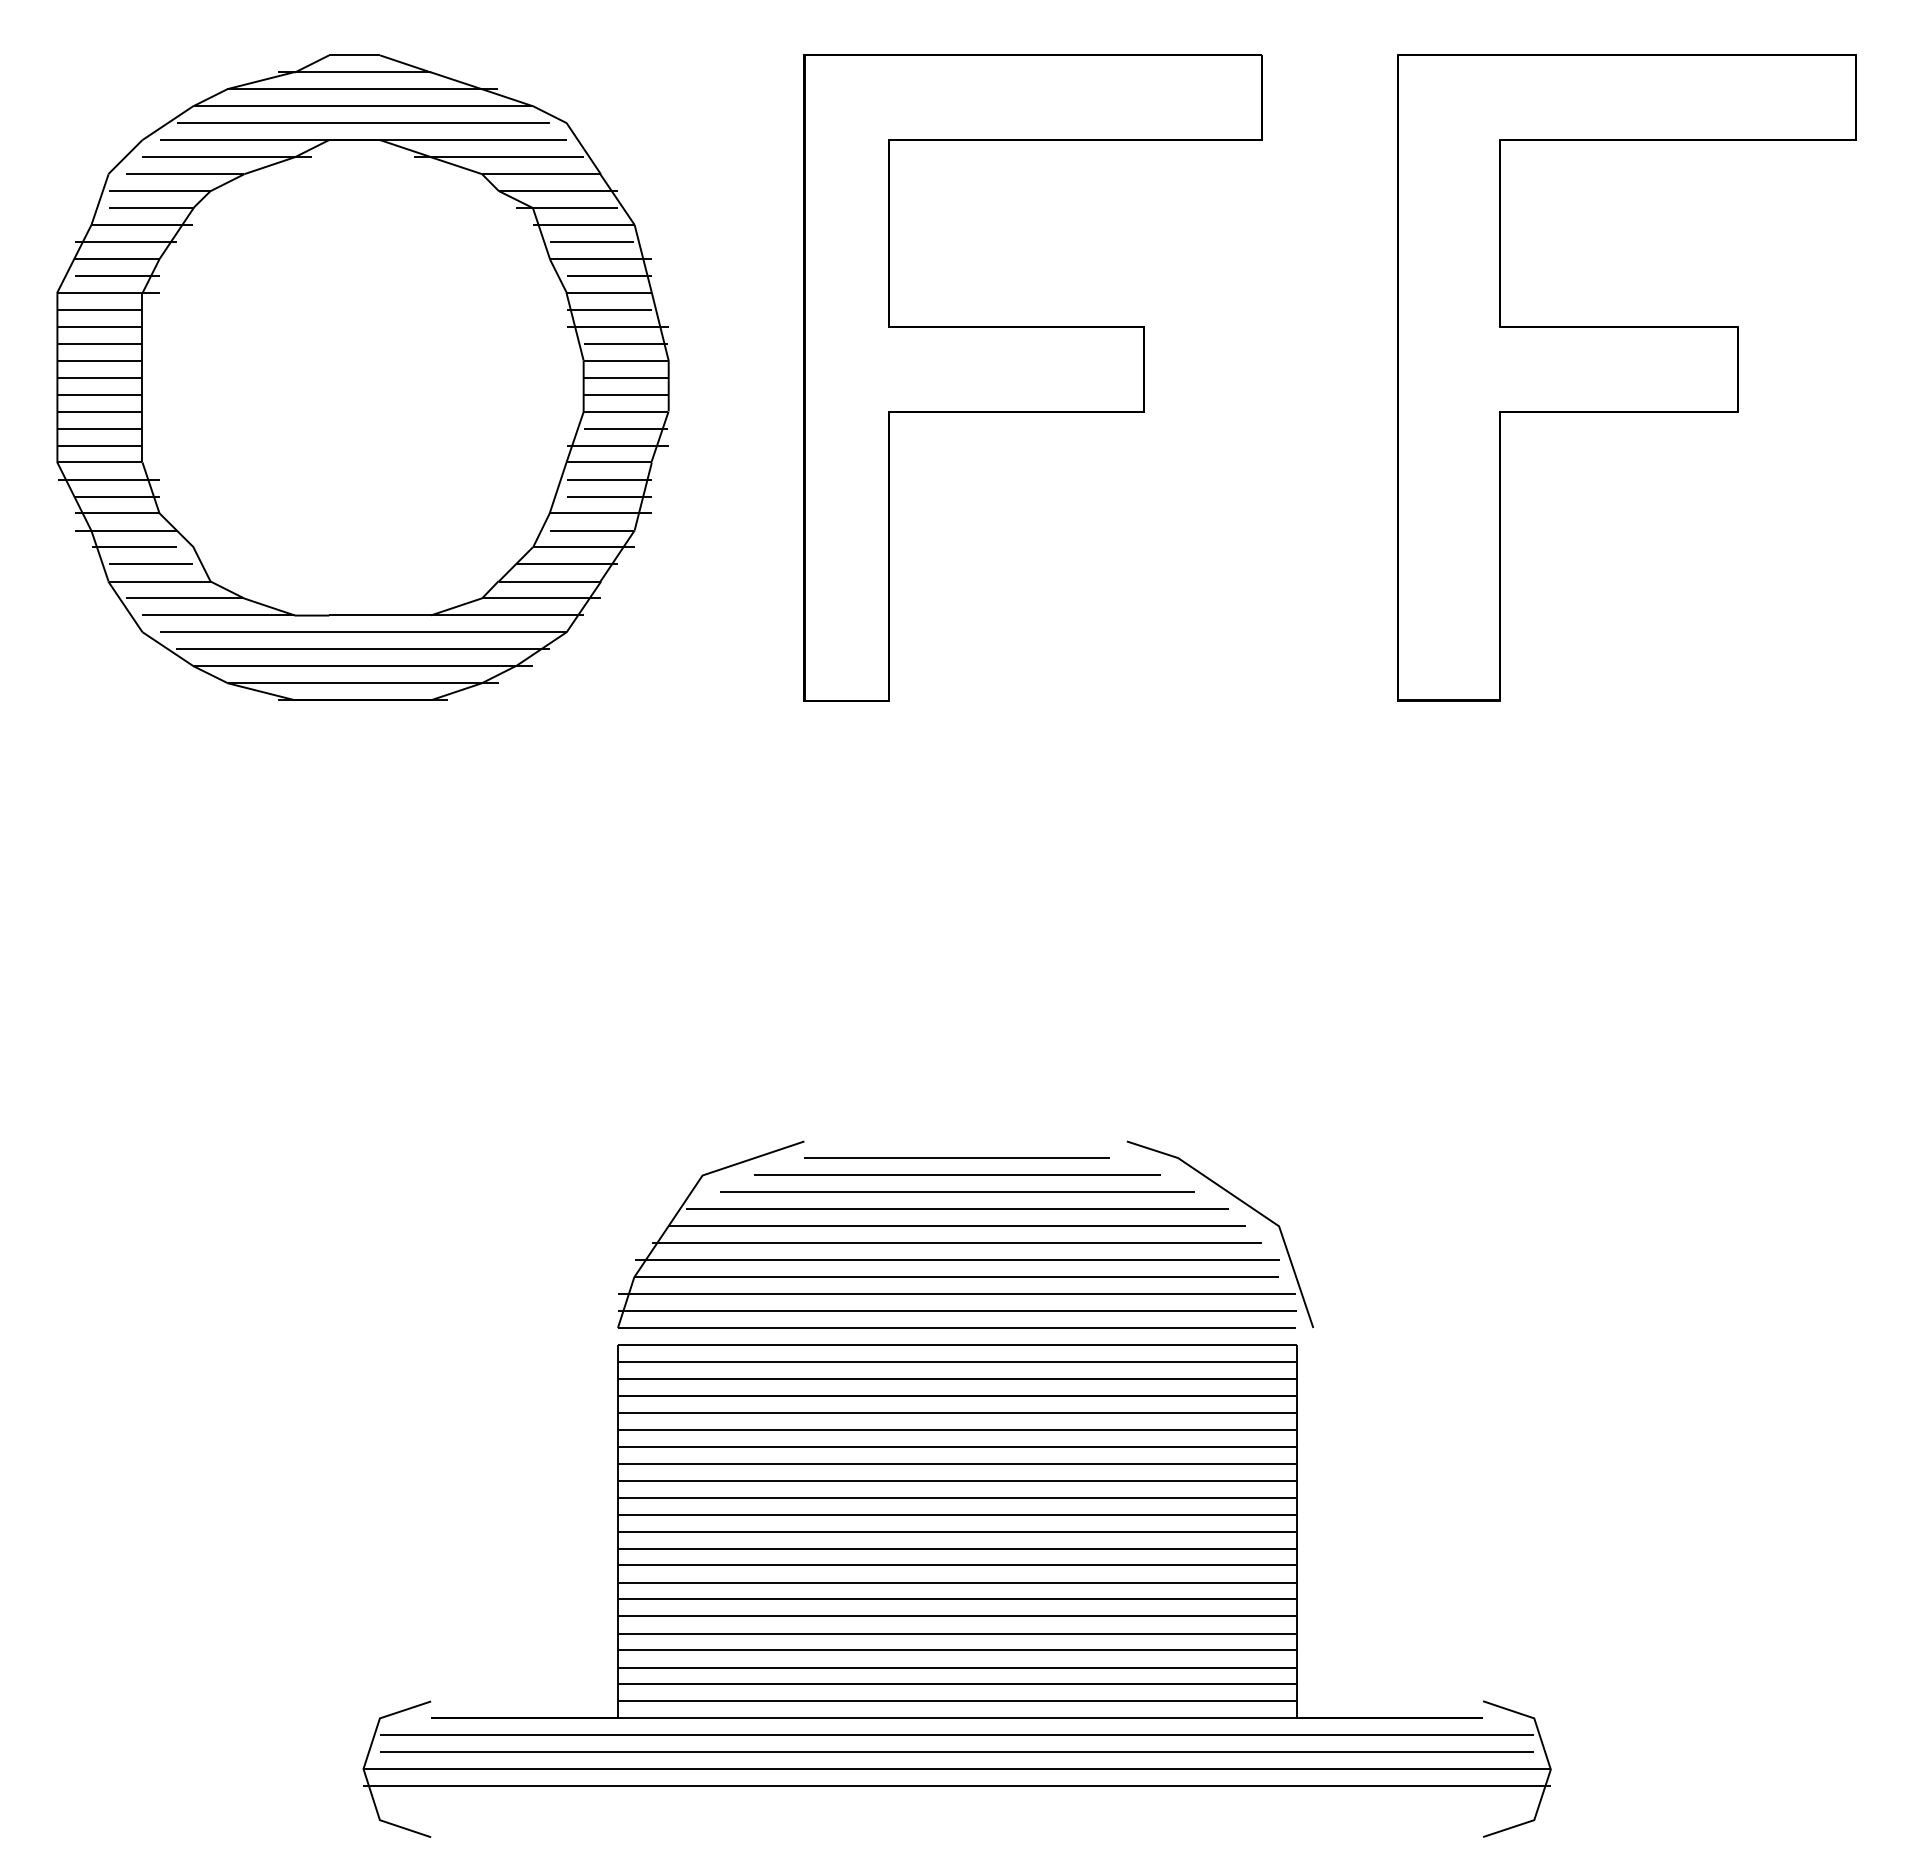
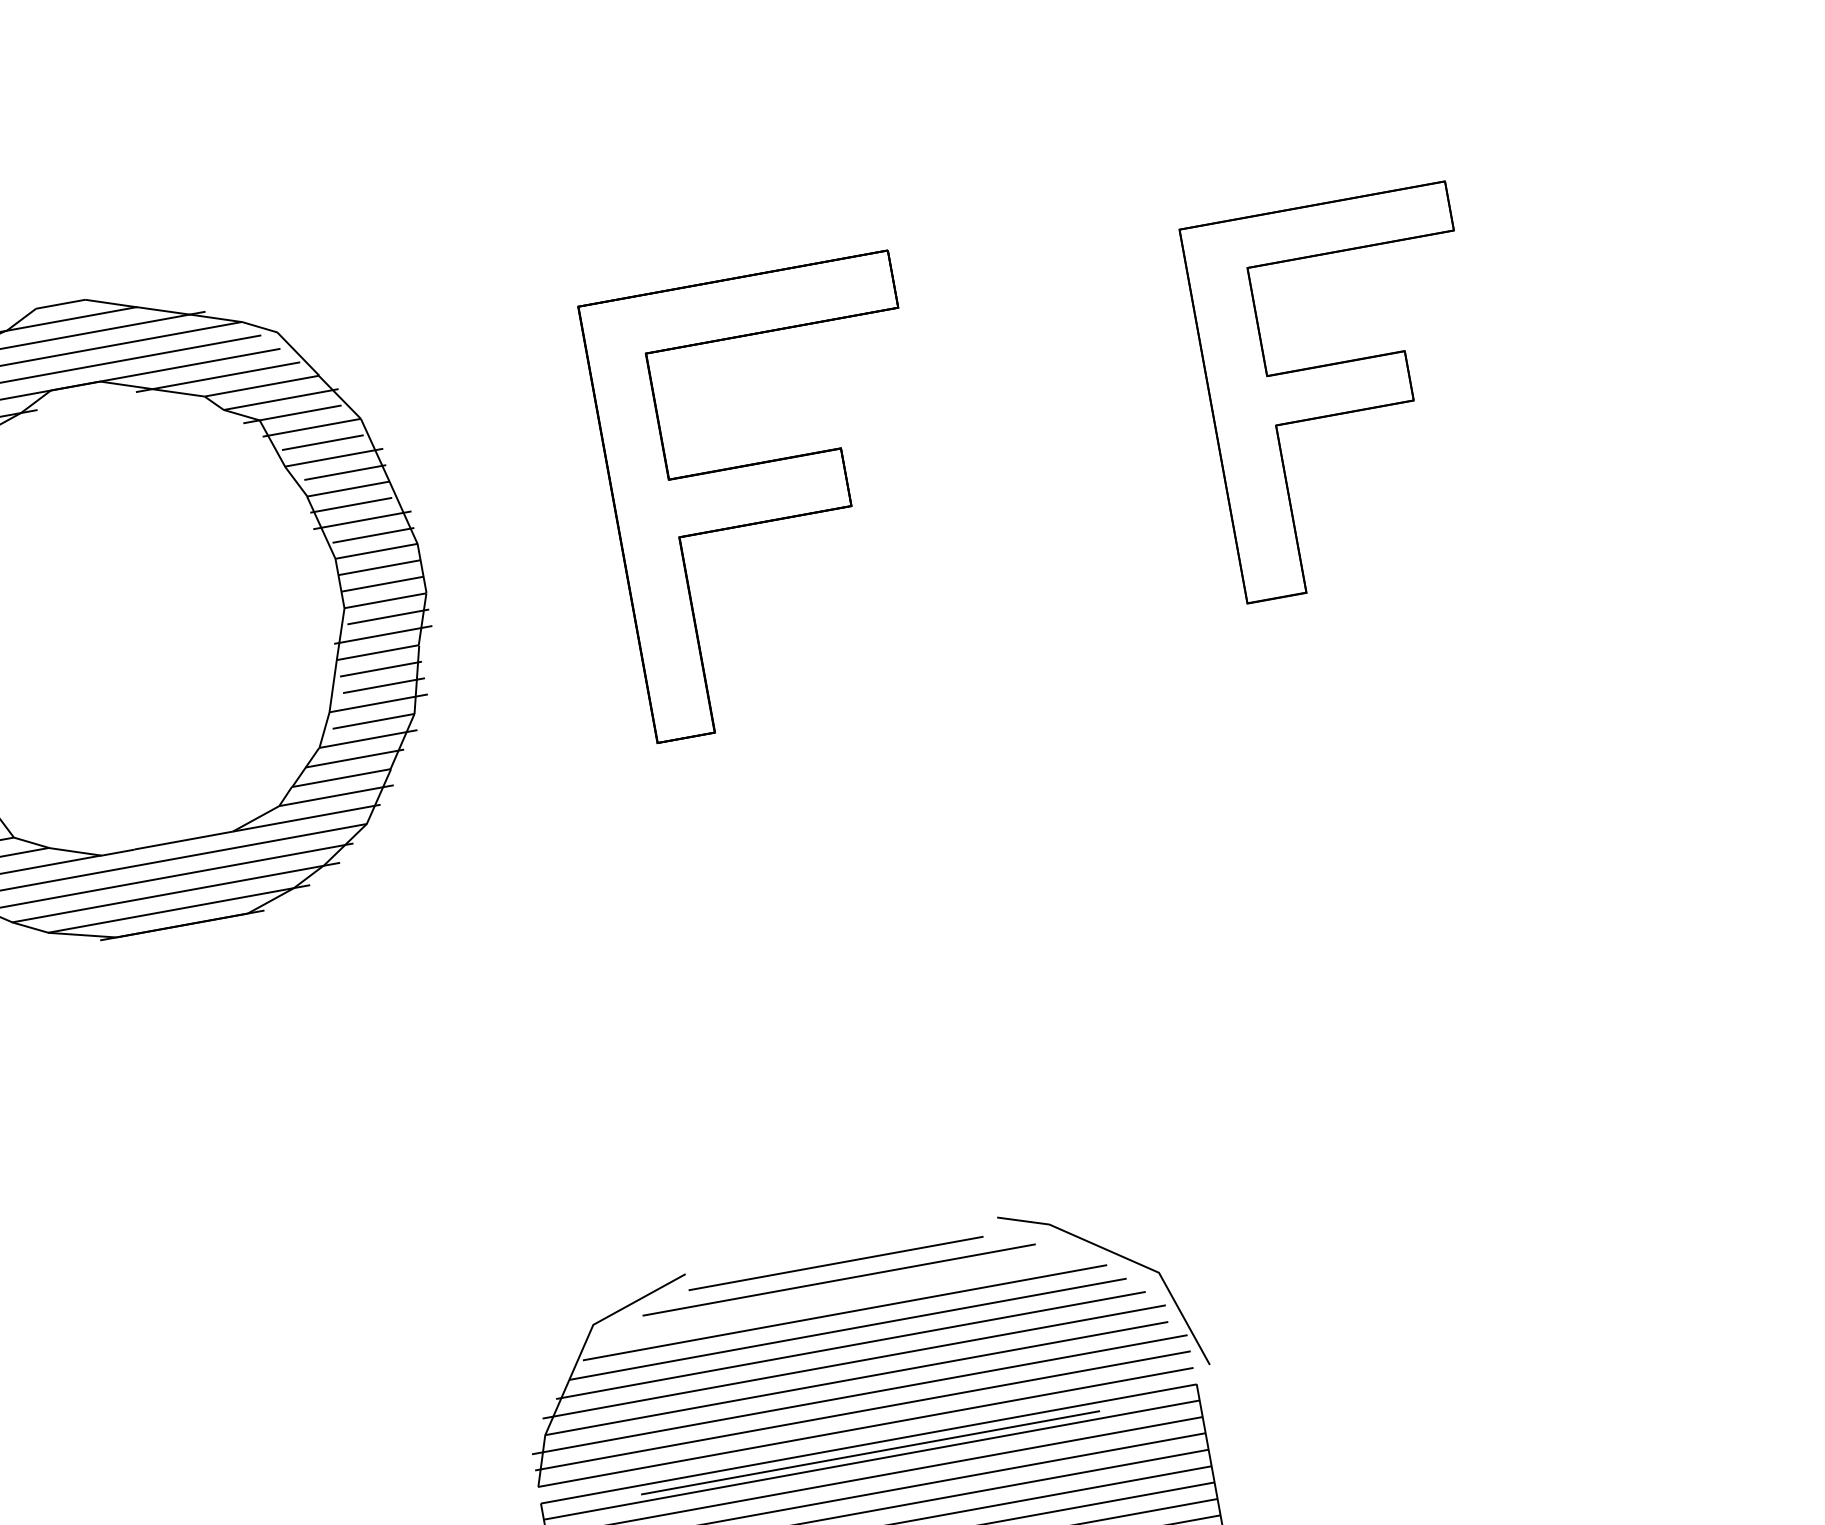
part: (1032, 377) -> (771, 496), size x0.7
part: (1626, 377) -> (1345, 392), size x0.6
line: (957, 1191) -> (870, 1452), moved

